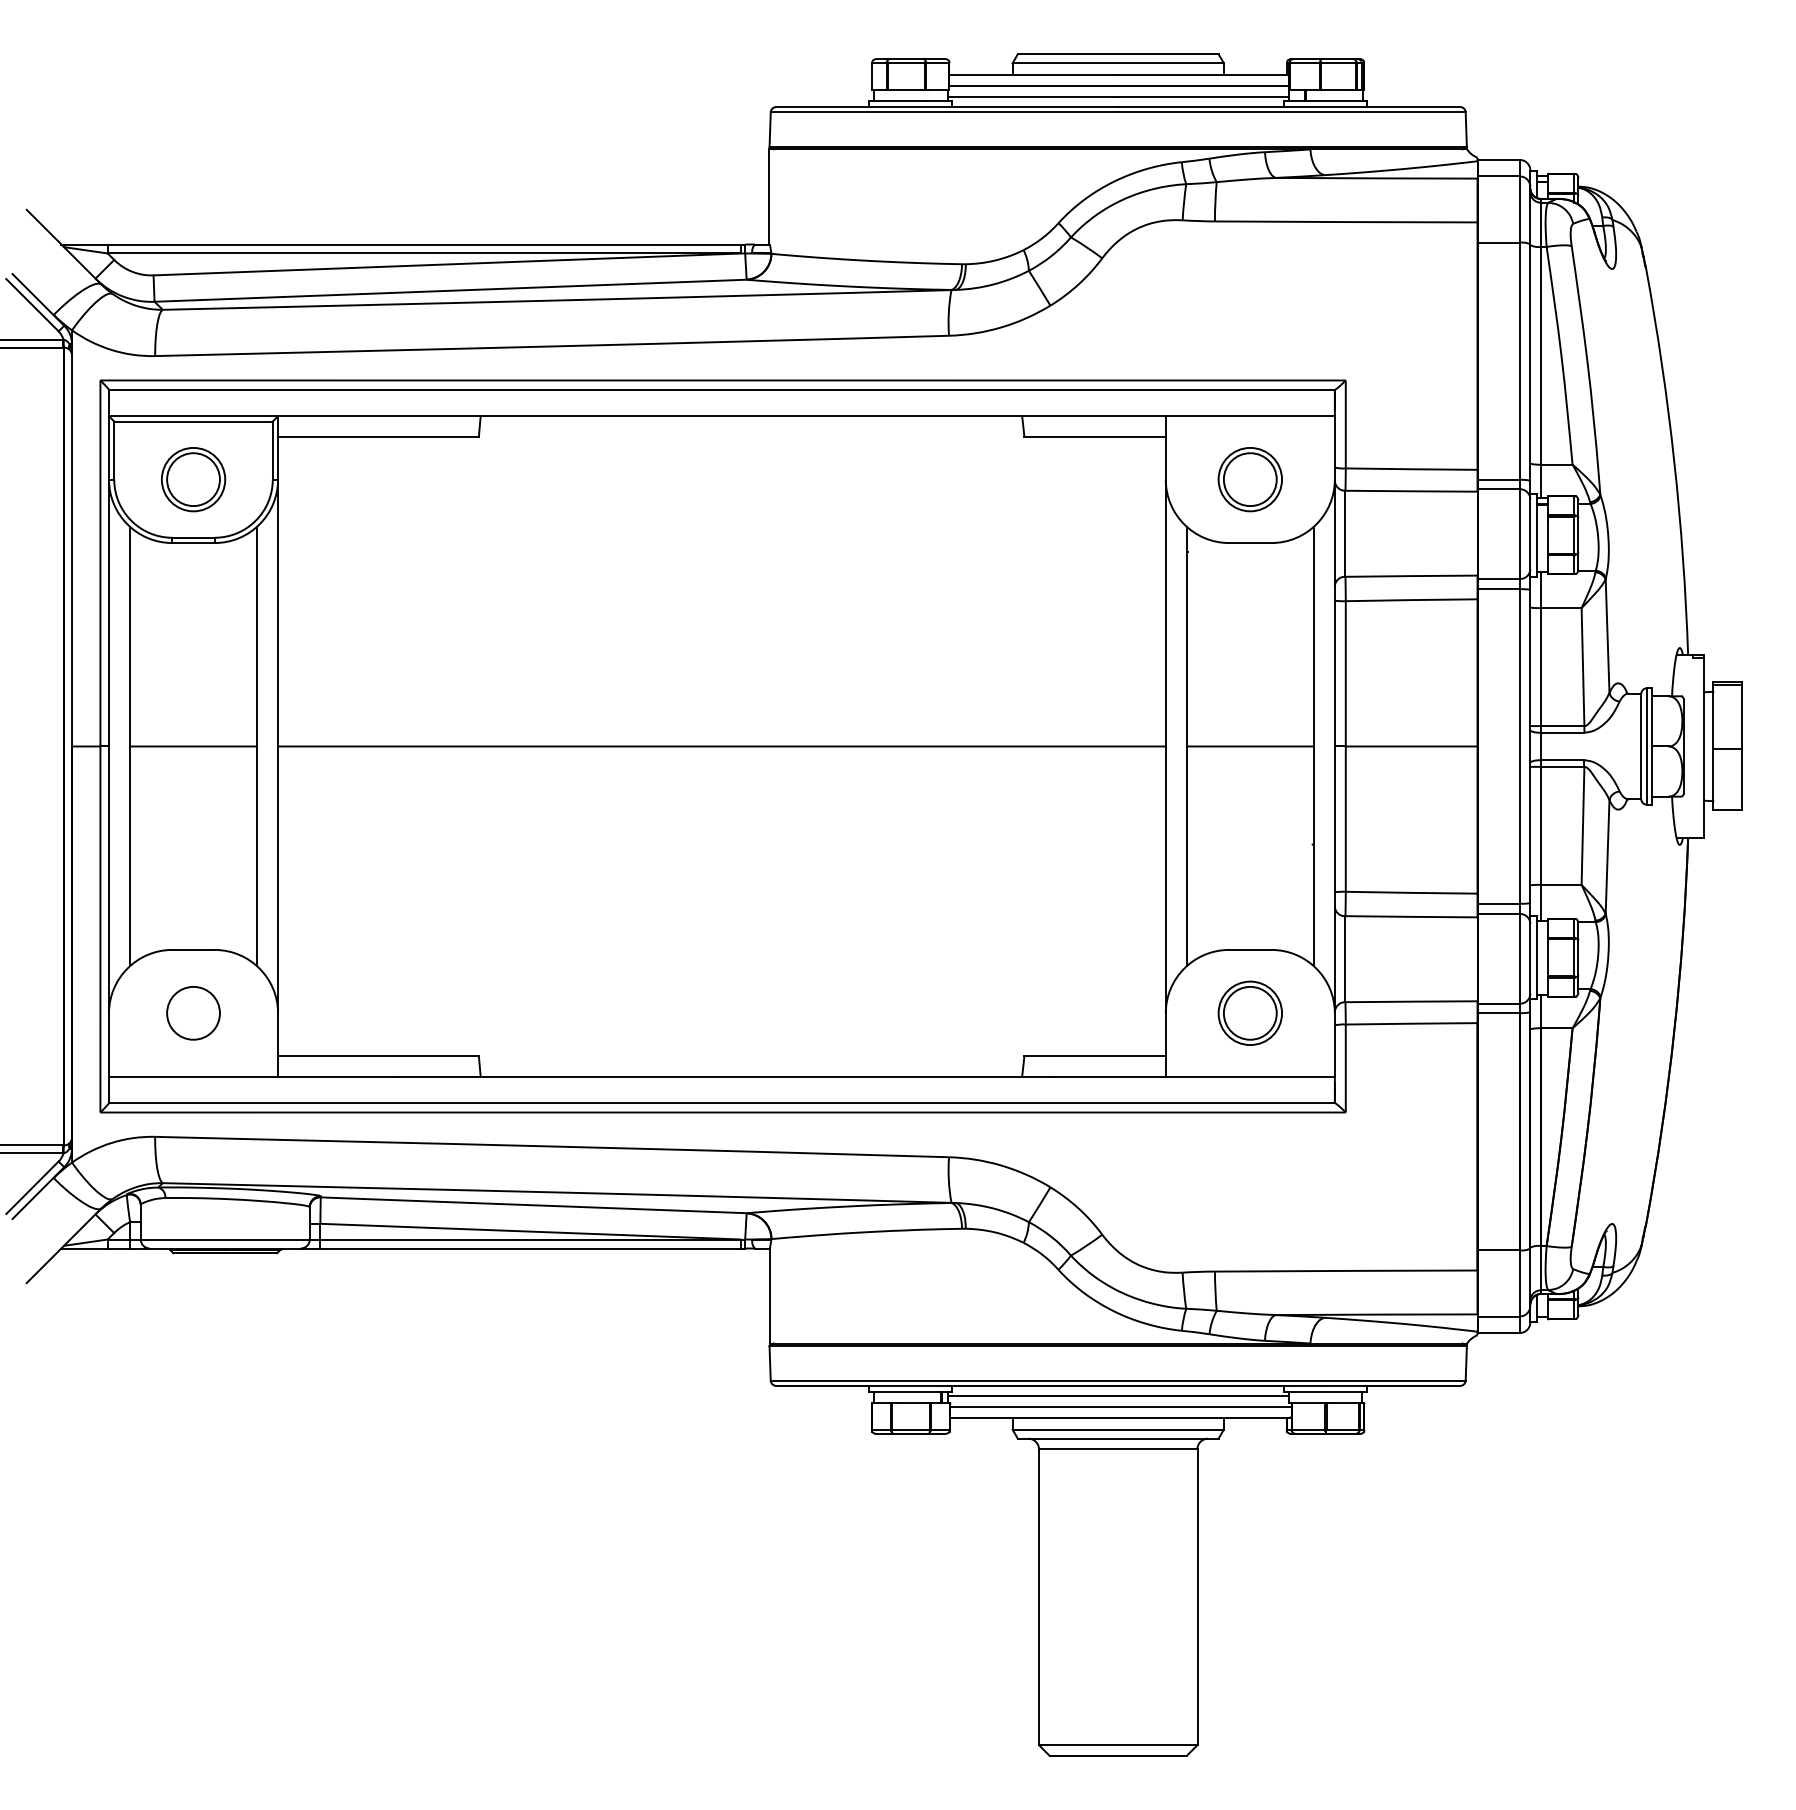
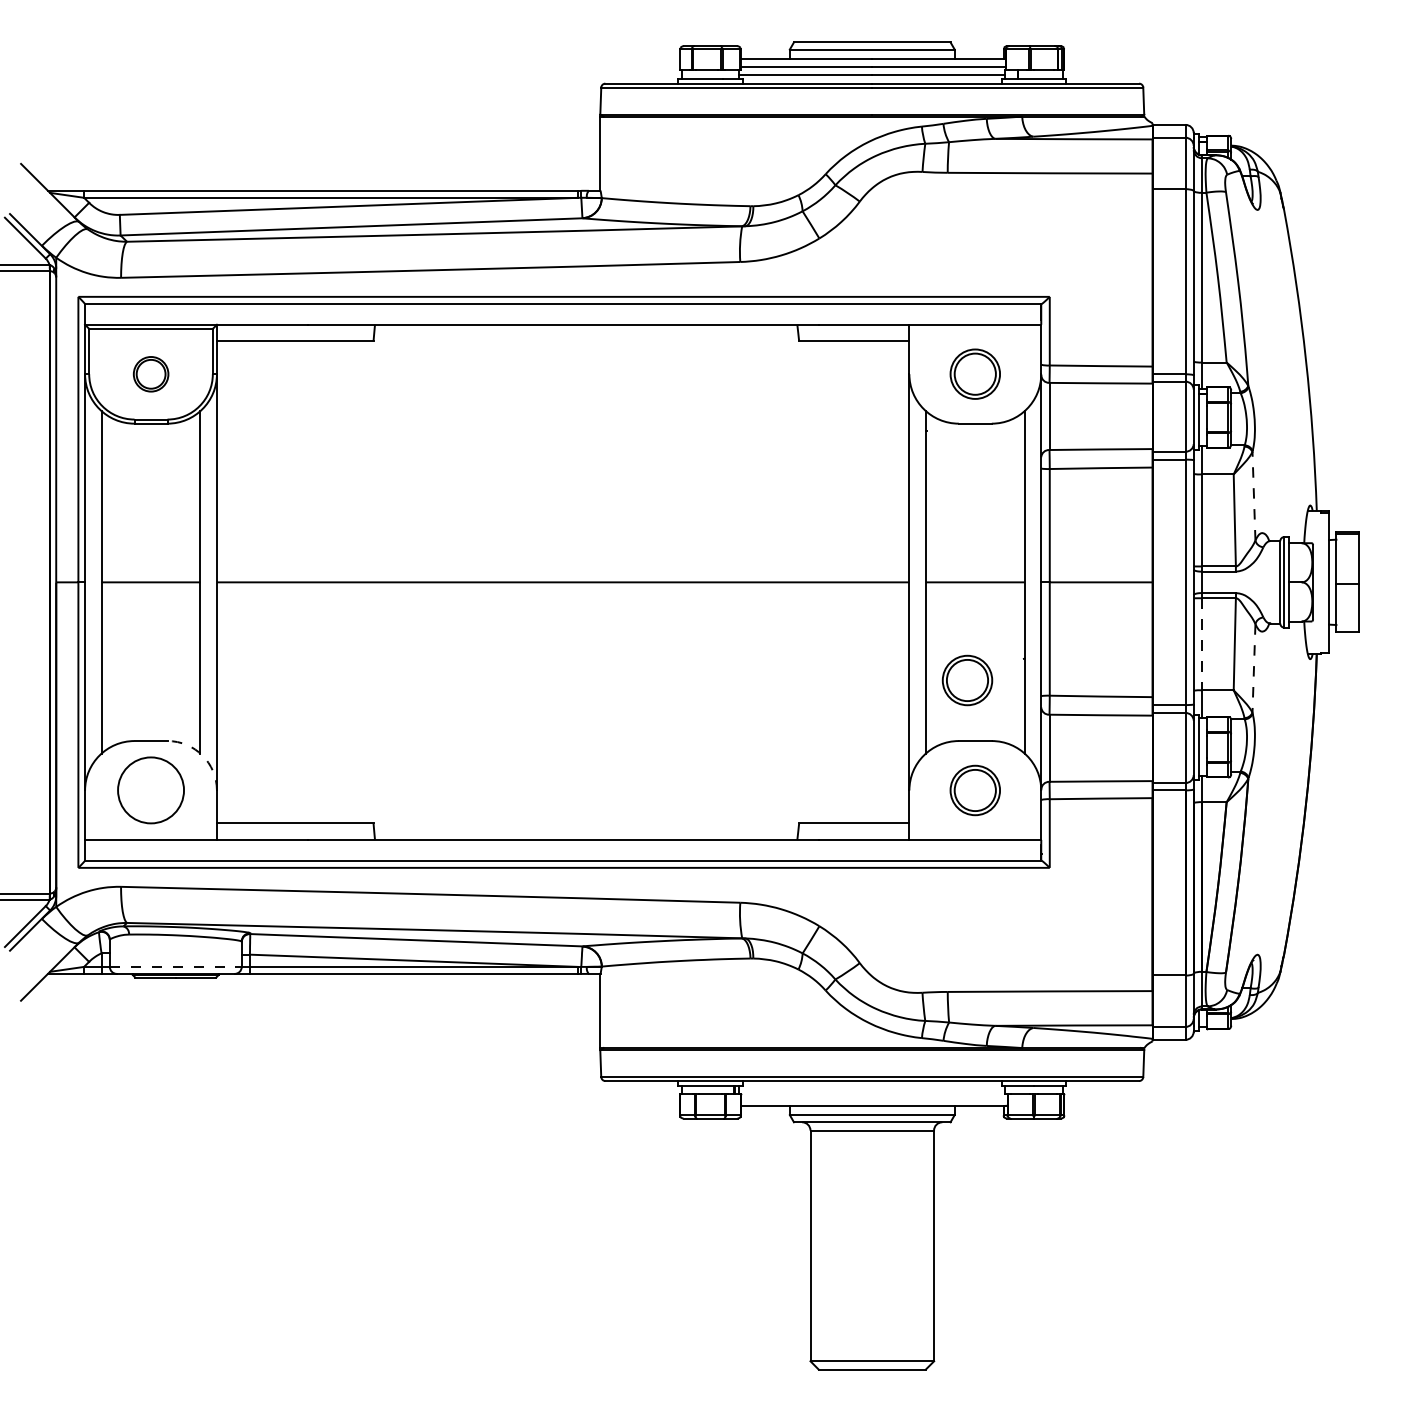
part: (193, 479) -> (150, 374), size x0.7
line: (1607, 636) -> (1253, 496), solid -> dashed
line: (1540, 826) -> (1201, 644), solid -> dashed
line: (1607, 856) -> (1253, 668), solid -> dashed
part: (1239, 871) -> (966, 679), added
arc: (259, 968) -> (202, 755), solid -> dashed
circle: (193, 1013) -> (150, 790), size x1.6
line: (225, 1239) -> (175, 966), solid -> dashed
line: (1117, 1396) -> (871, 1089), removed
line: (1120, 1407) -> (874, 1097), removed

